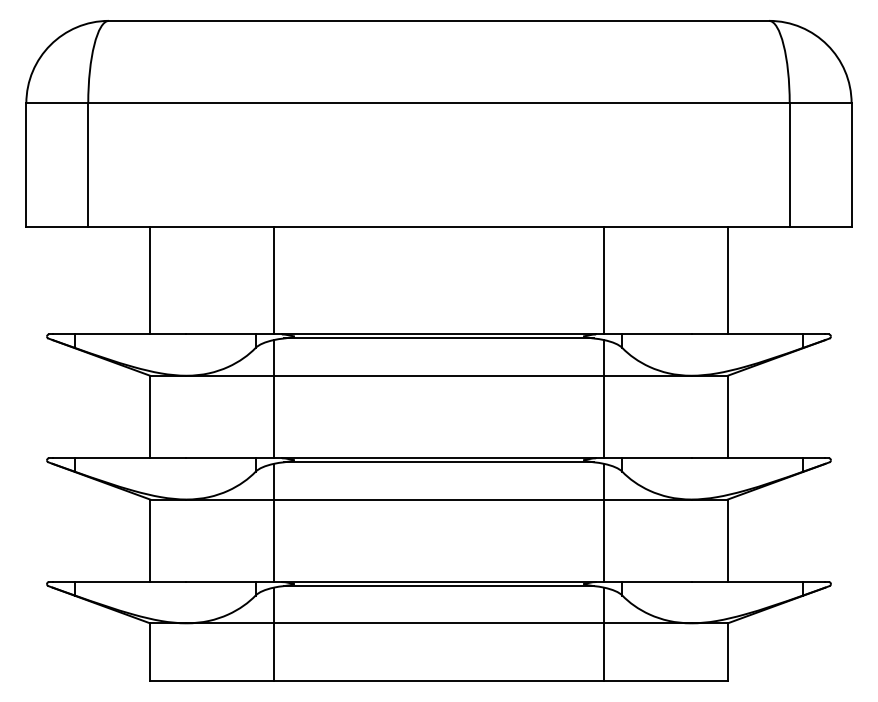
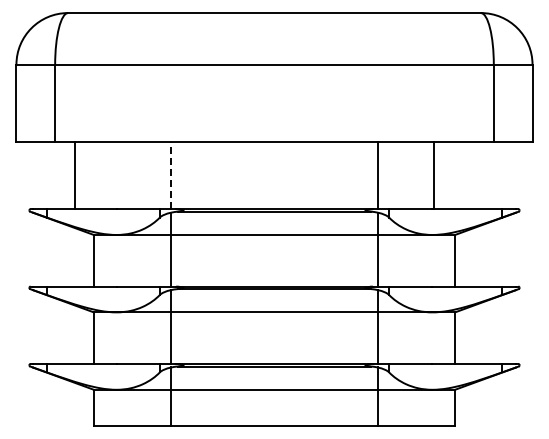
line: (149, 280) -> (74, 175), moved
line: (274, 280) -> (171, 175), solid -> dashed
line: (728, 280) -> (434, 175), moved

